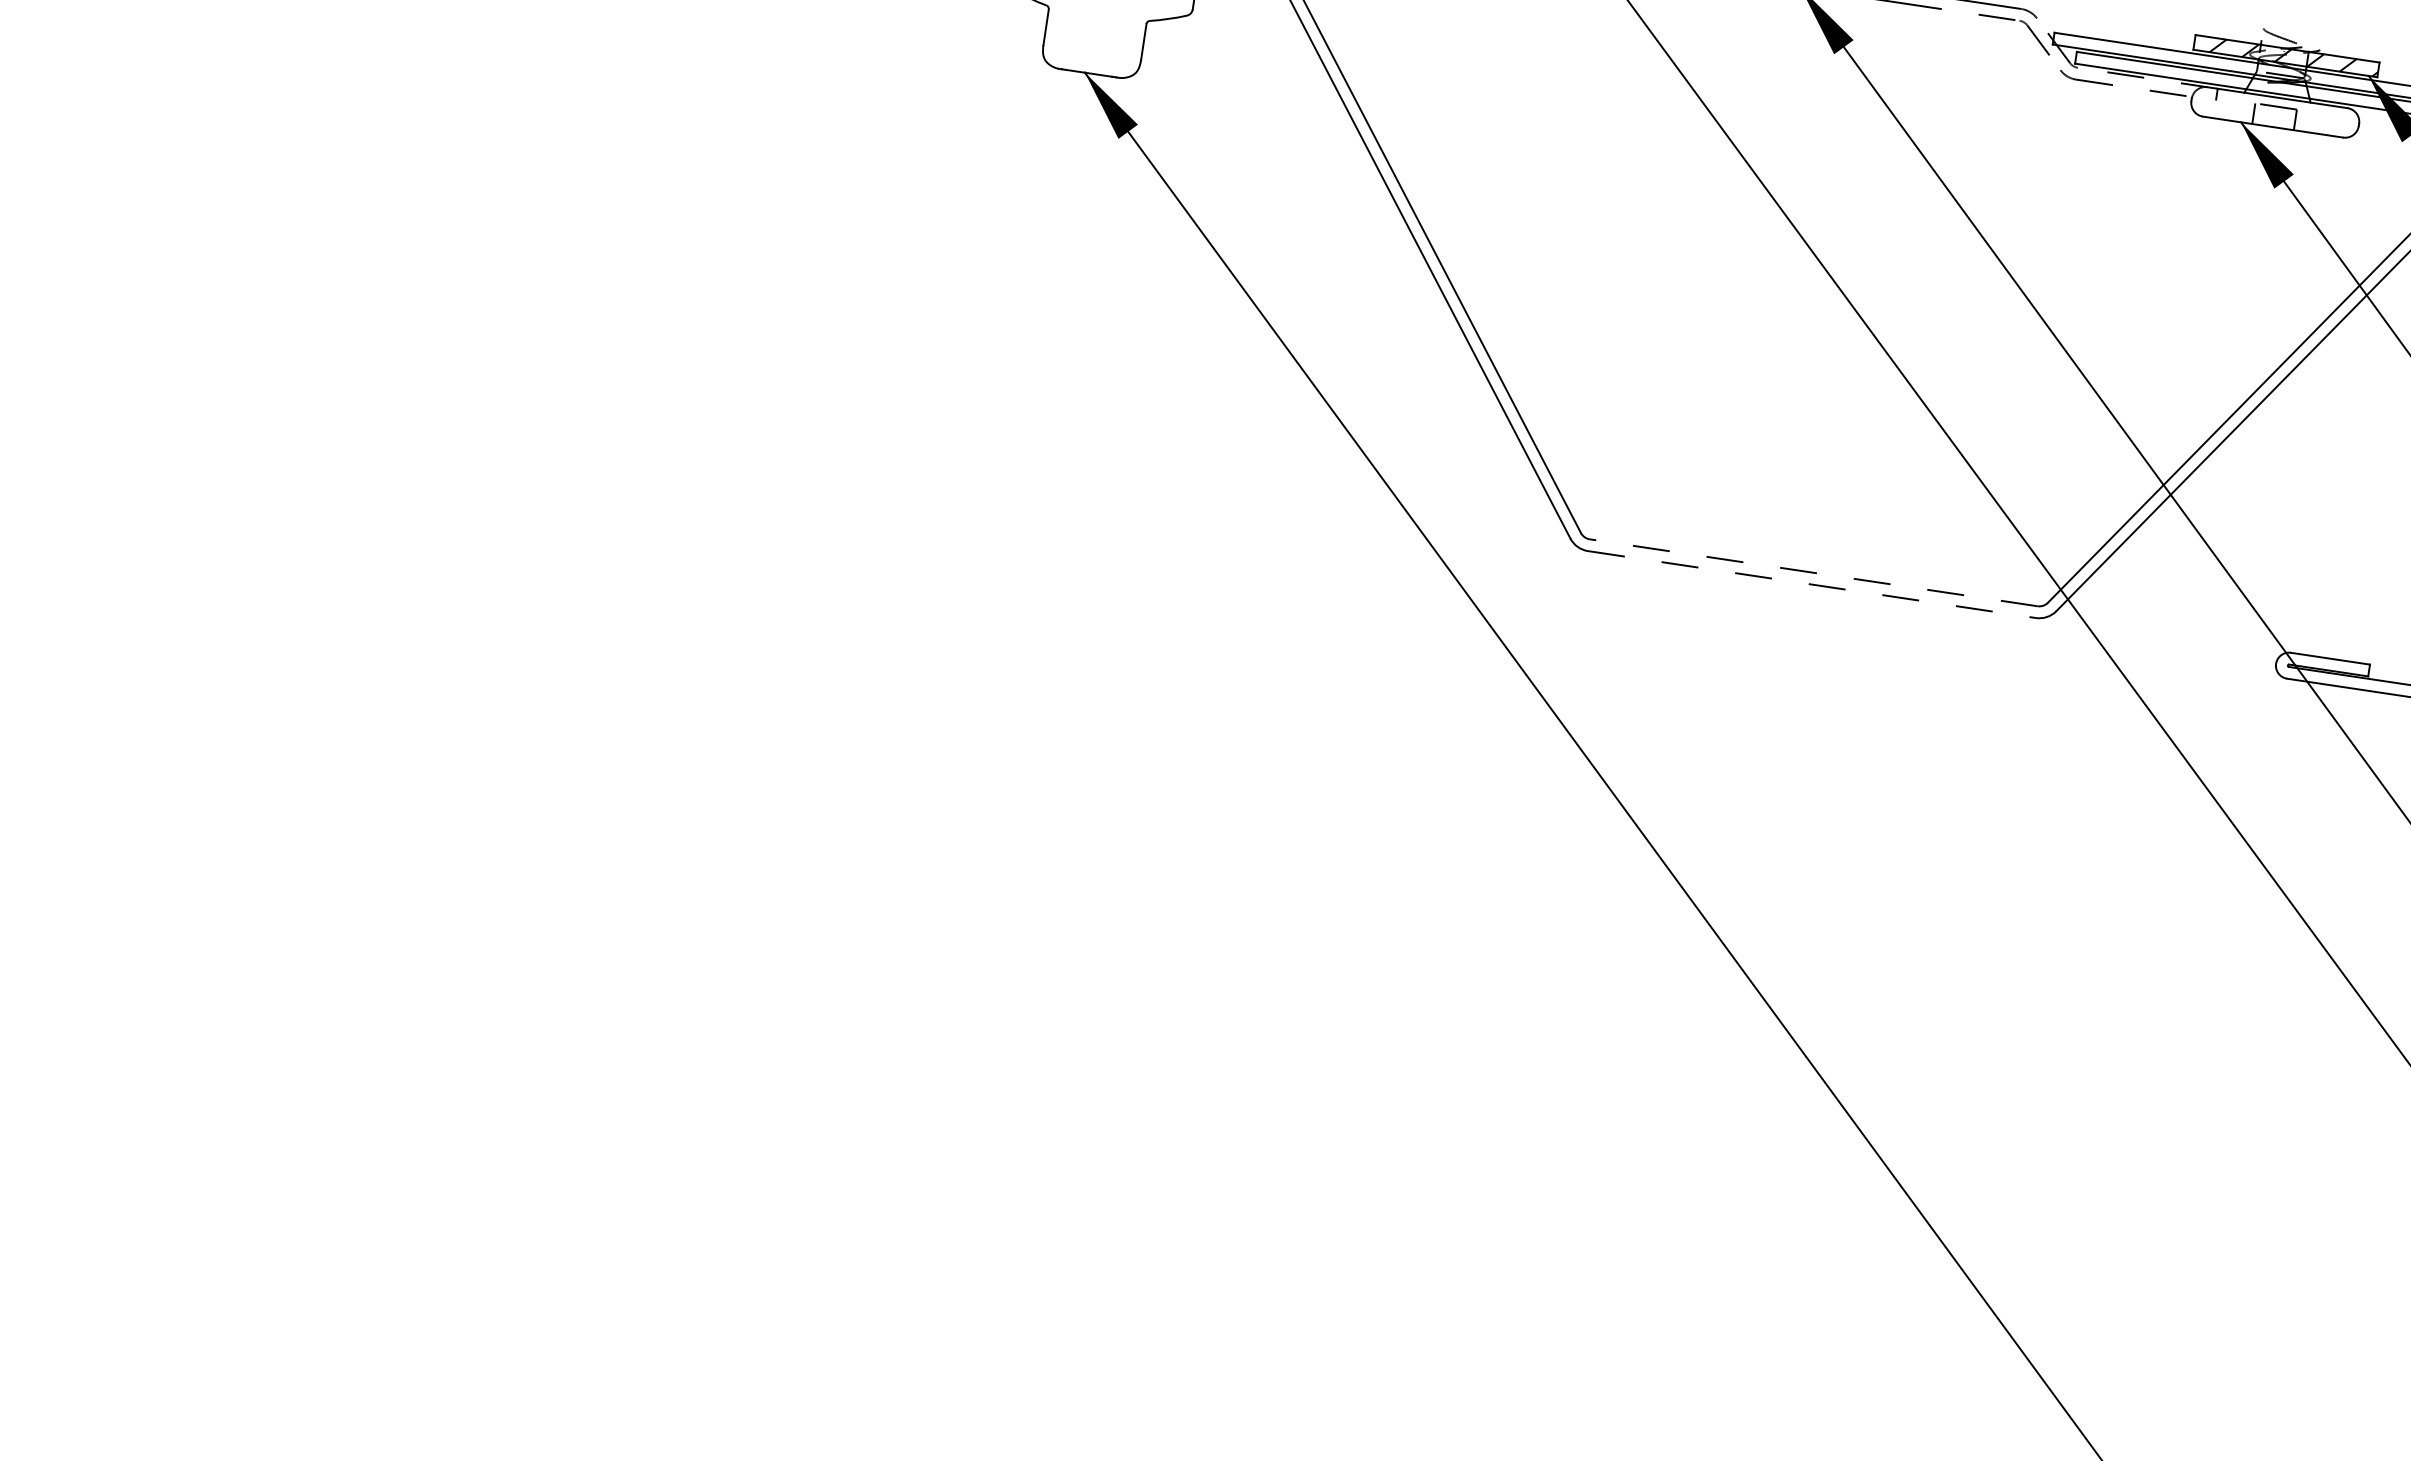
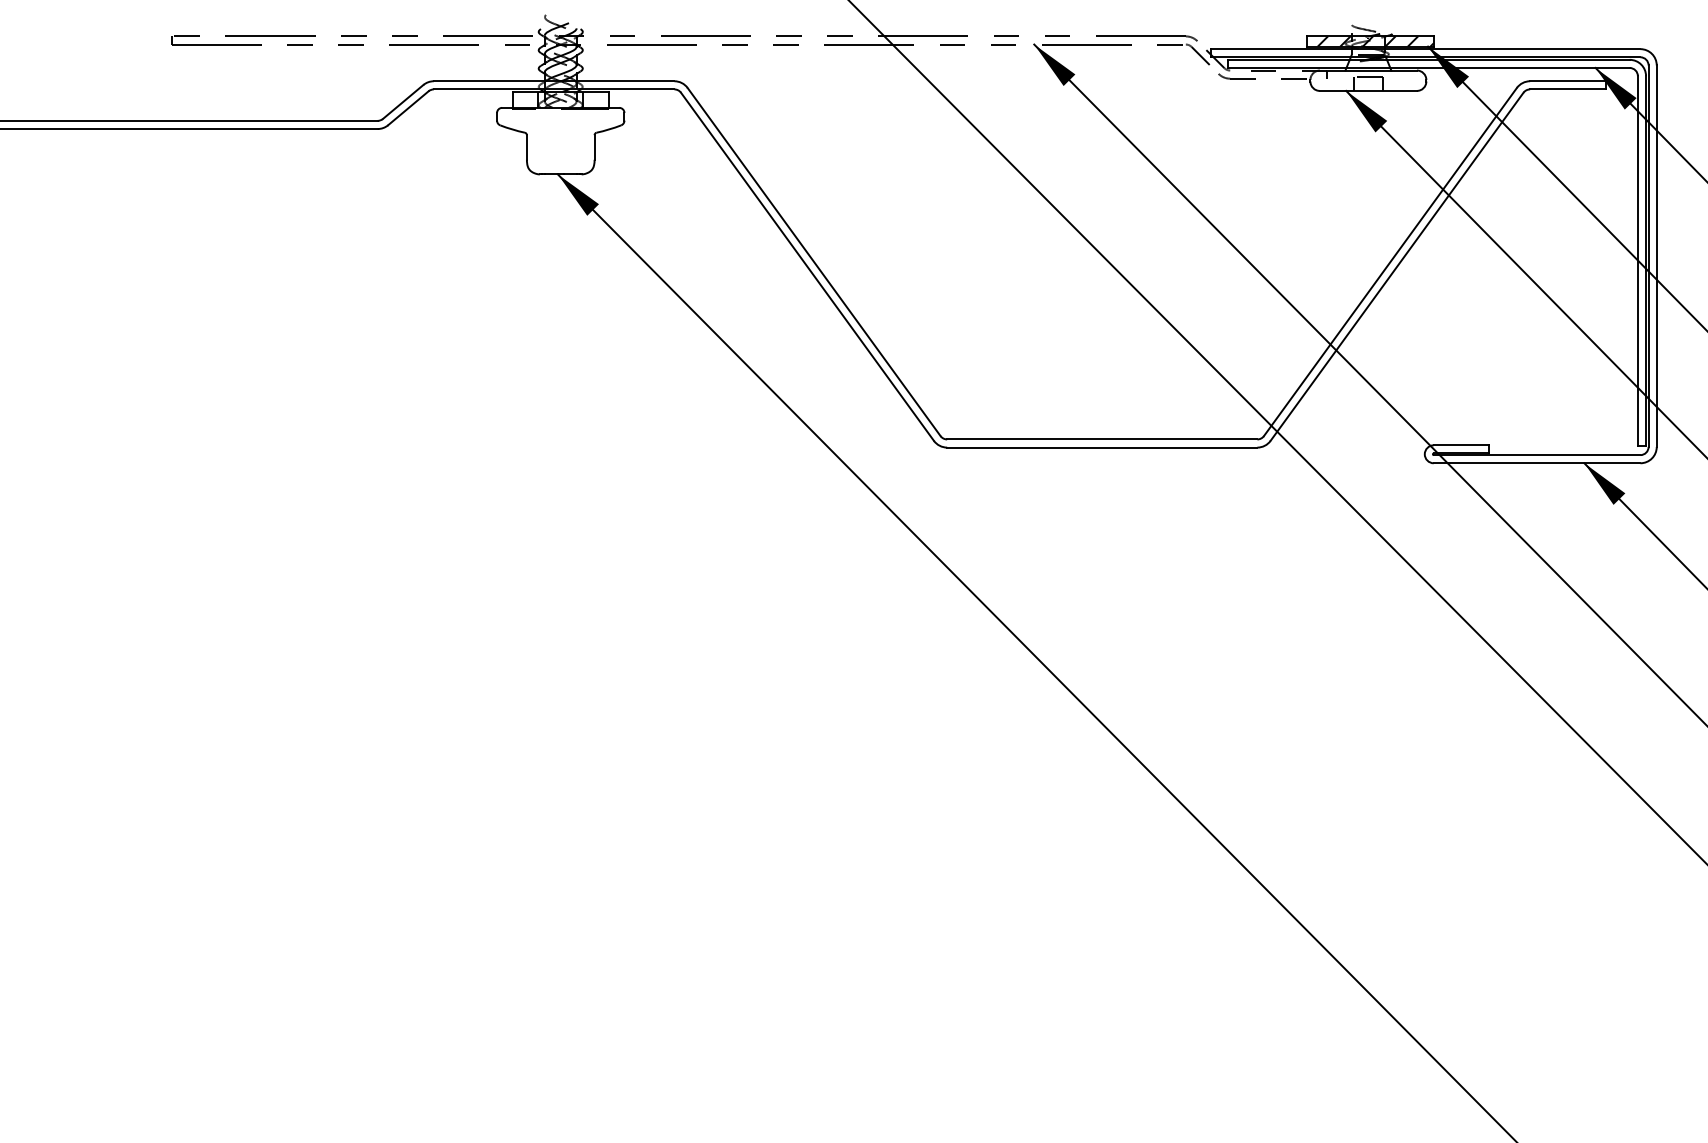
line: (1812, 572) -> (1101, 439), dashed -> solid
line: (1812, 584) -> (1102, 447), dashed -> solid

